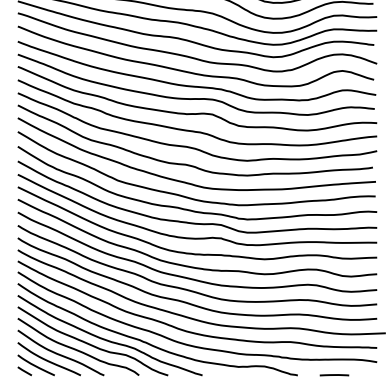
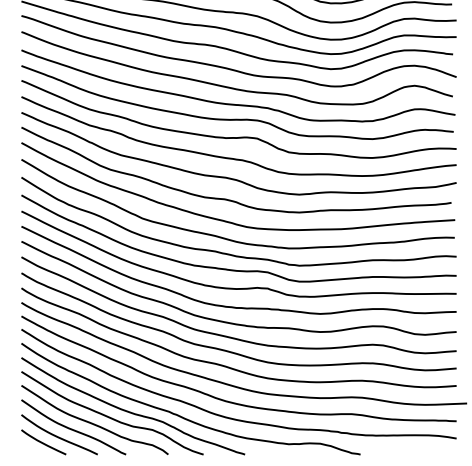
line: (24, 371) -> (29, 449), removed
line: (334, 375) -> (404, 454), removed

